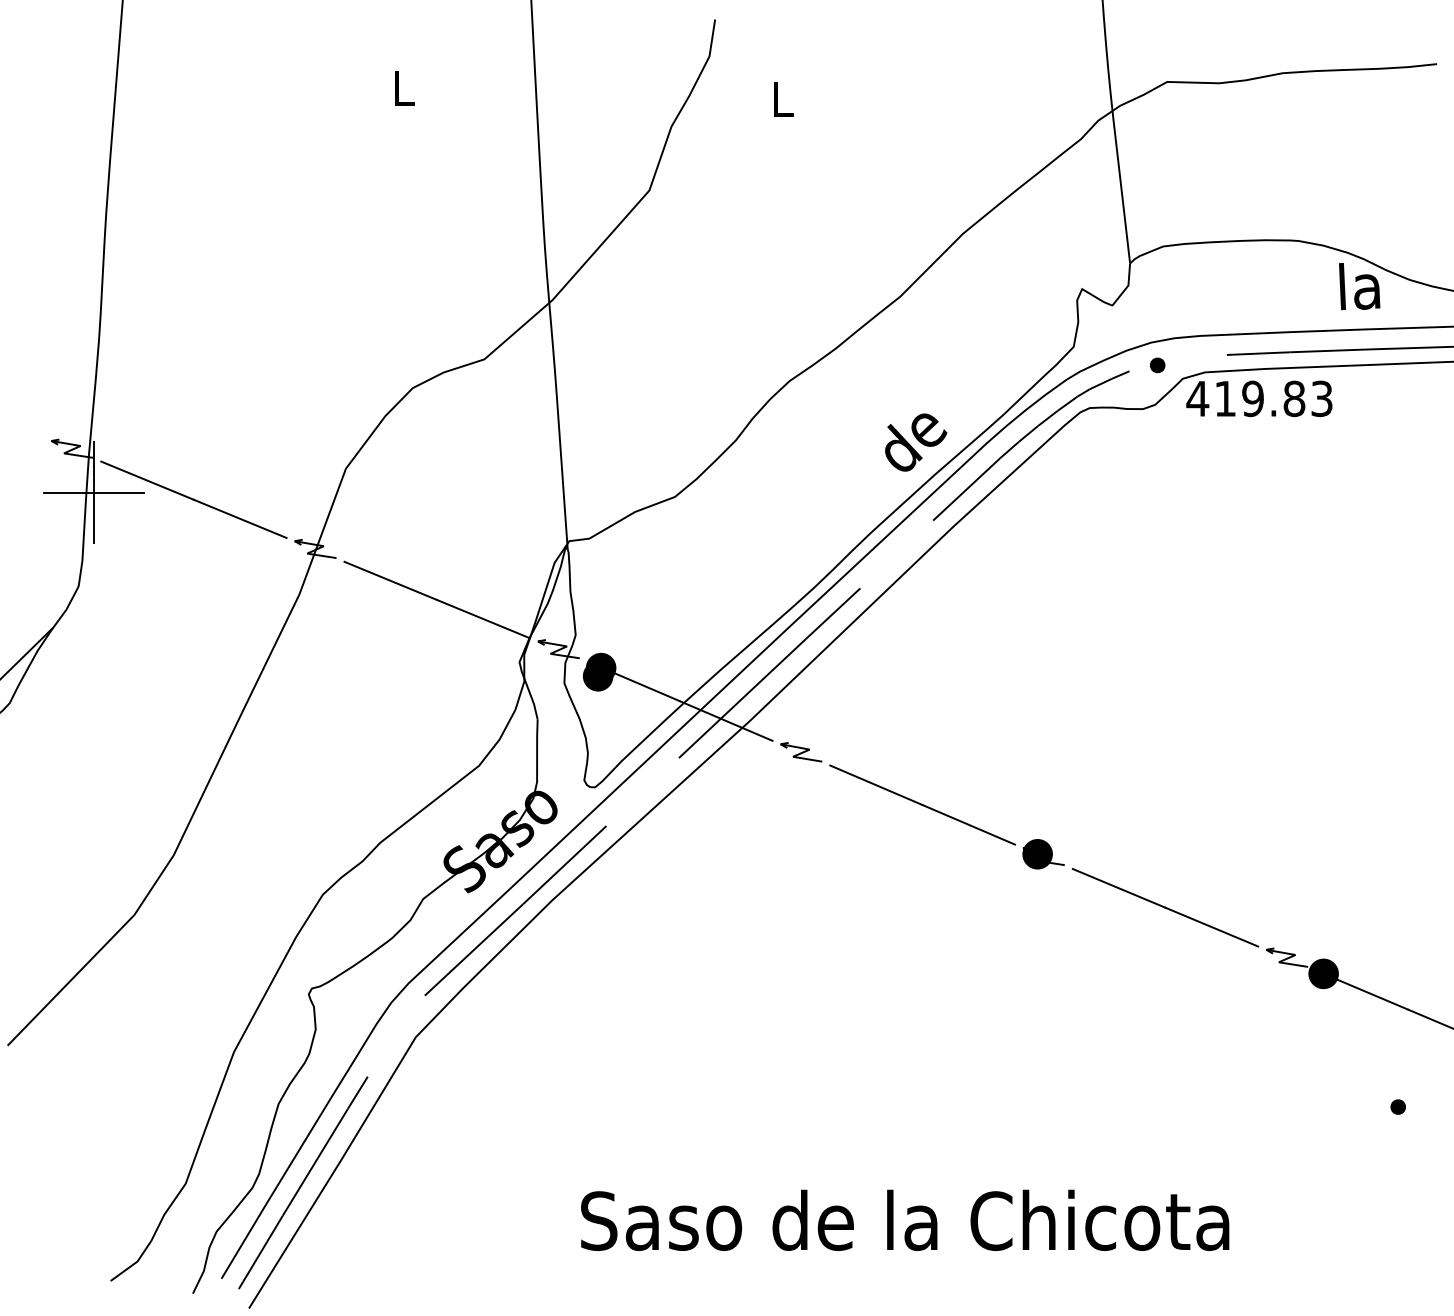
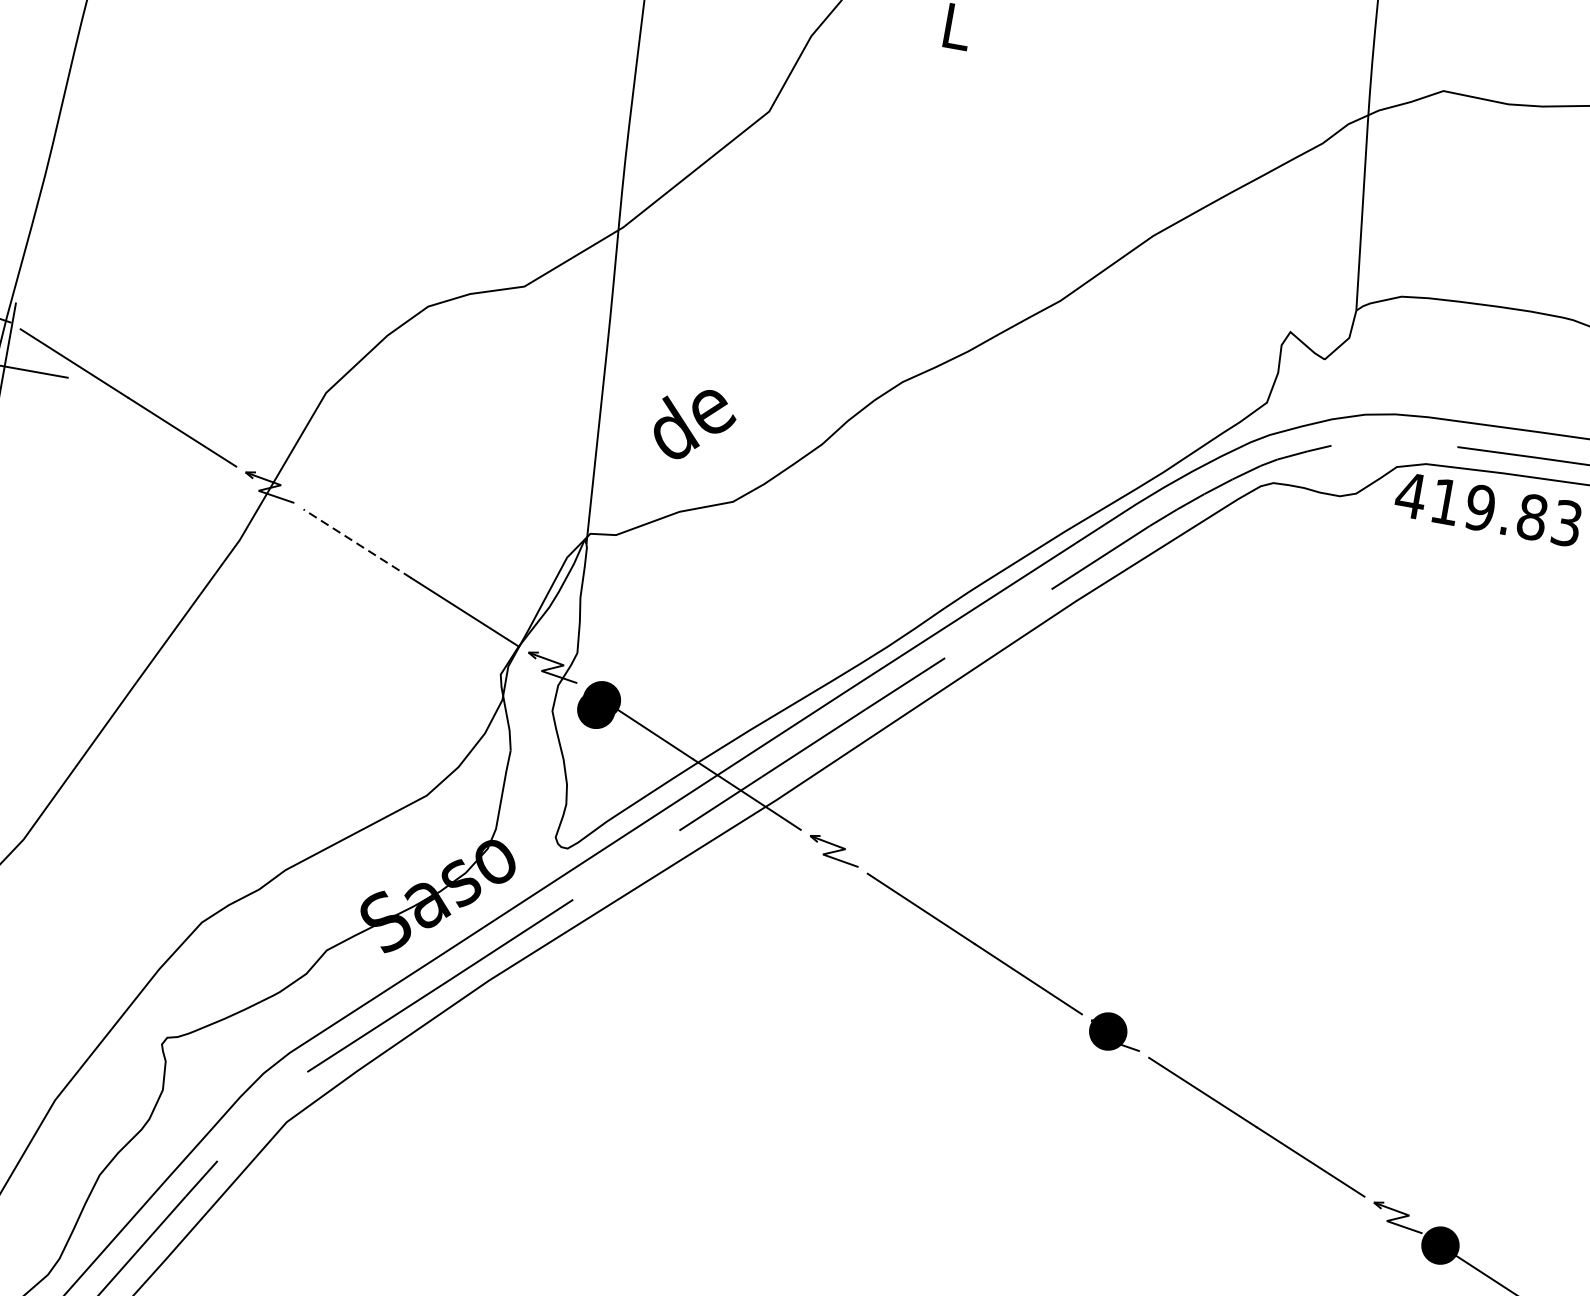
part: (1157, 365) -> (1367, 444), removed
text: (916, 442) -> (695, 424), moved
line: (390, 580) -> (357, 543), solid -> dashed

